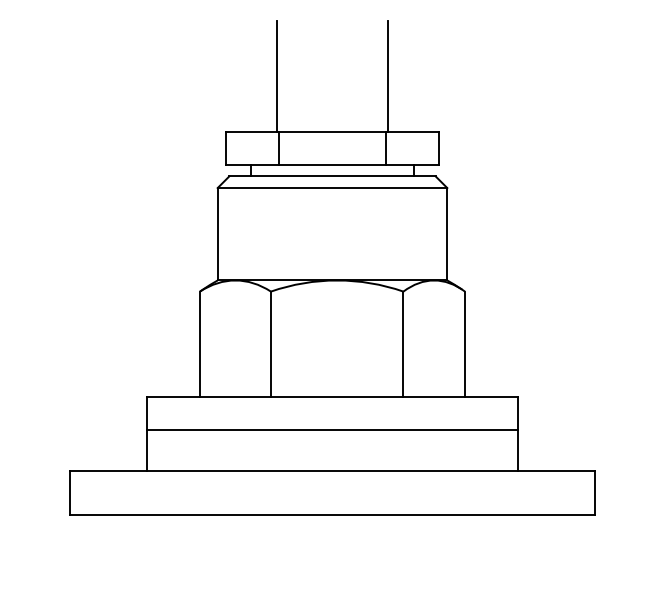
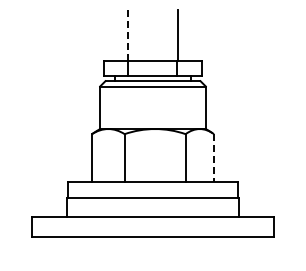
line: (277, 77) -> (127, 35), solid -> dashed
line: (463, 344) -> (213, 158), solid -> dashed

